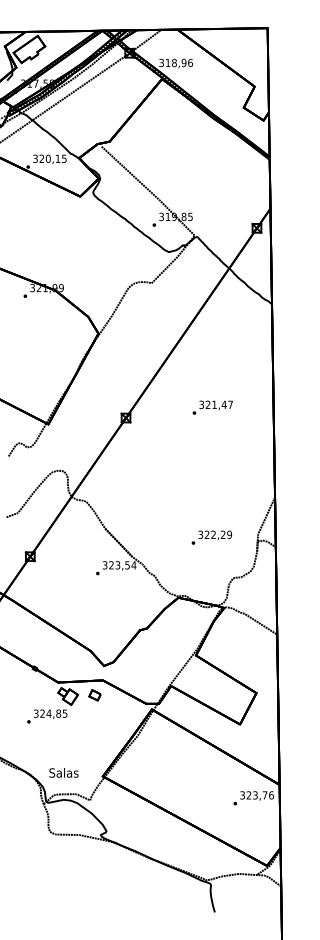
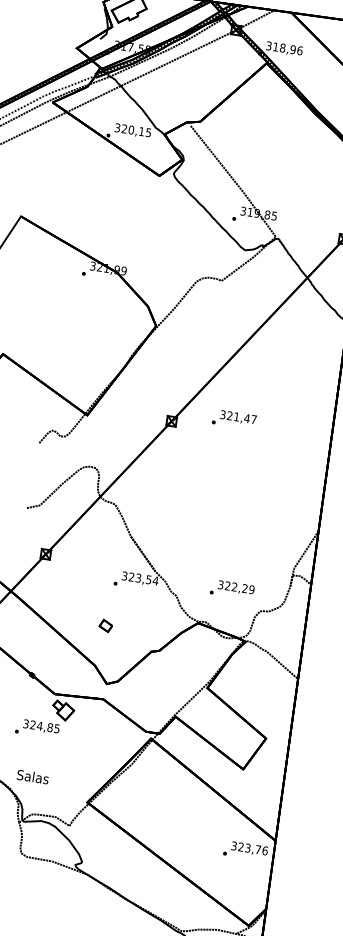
text: (212, 407) -> (234, 419), moved
text: (211, 537) -> (231, 589), moved
part: (94, 695) -> (105, 626), moved
text: (63, 772) -> (32, 776), moved

